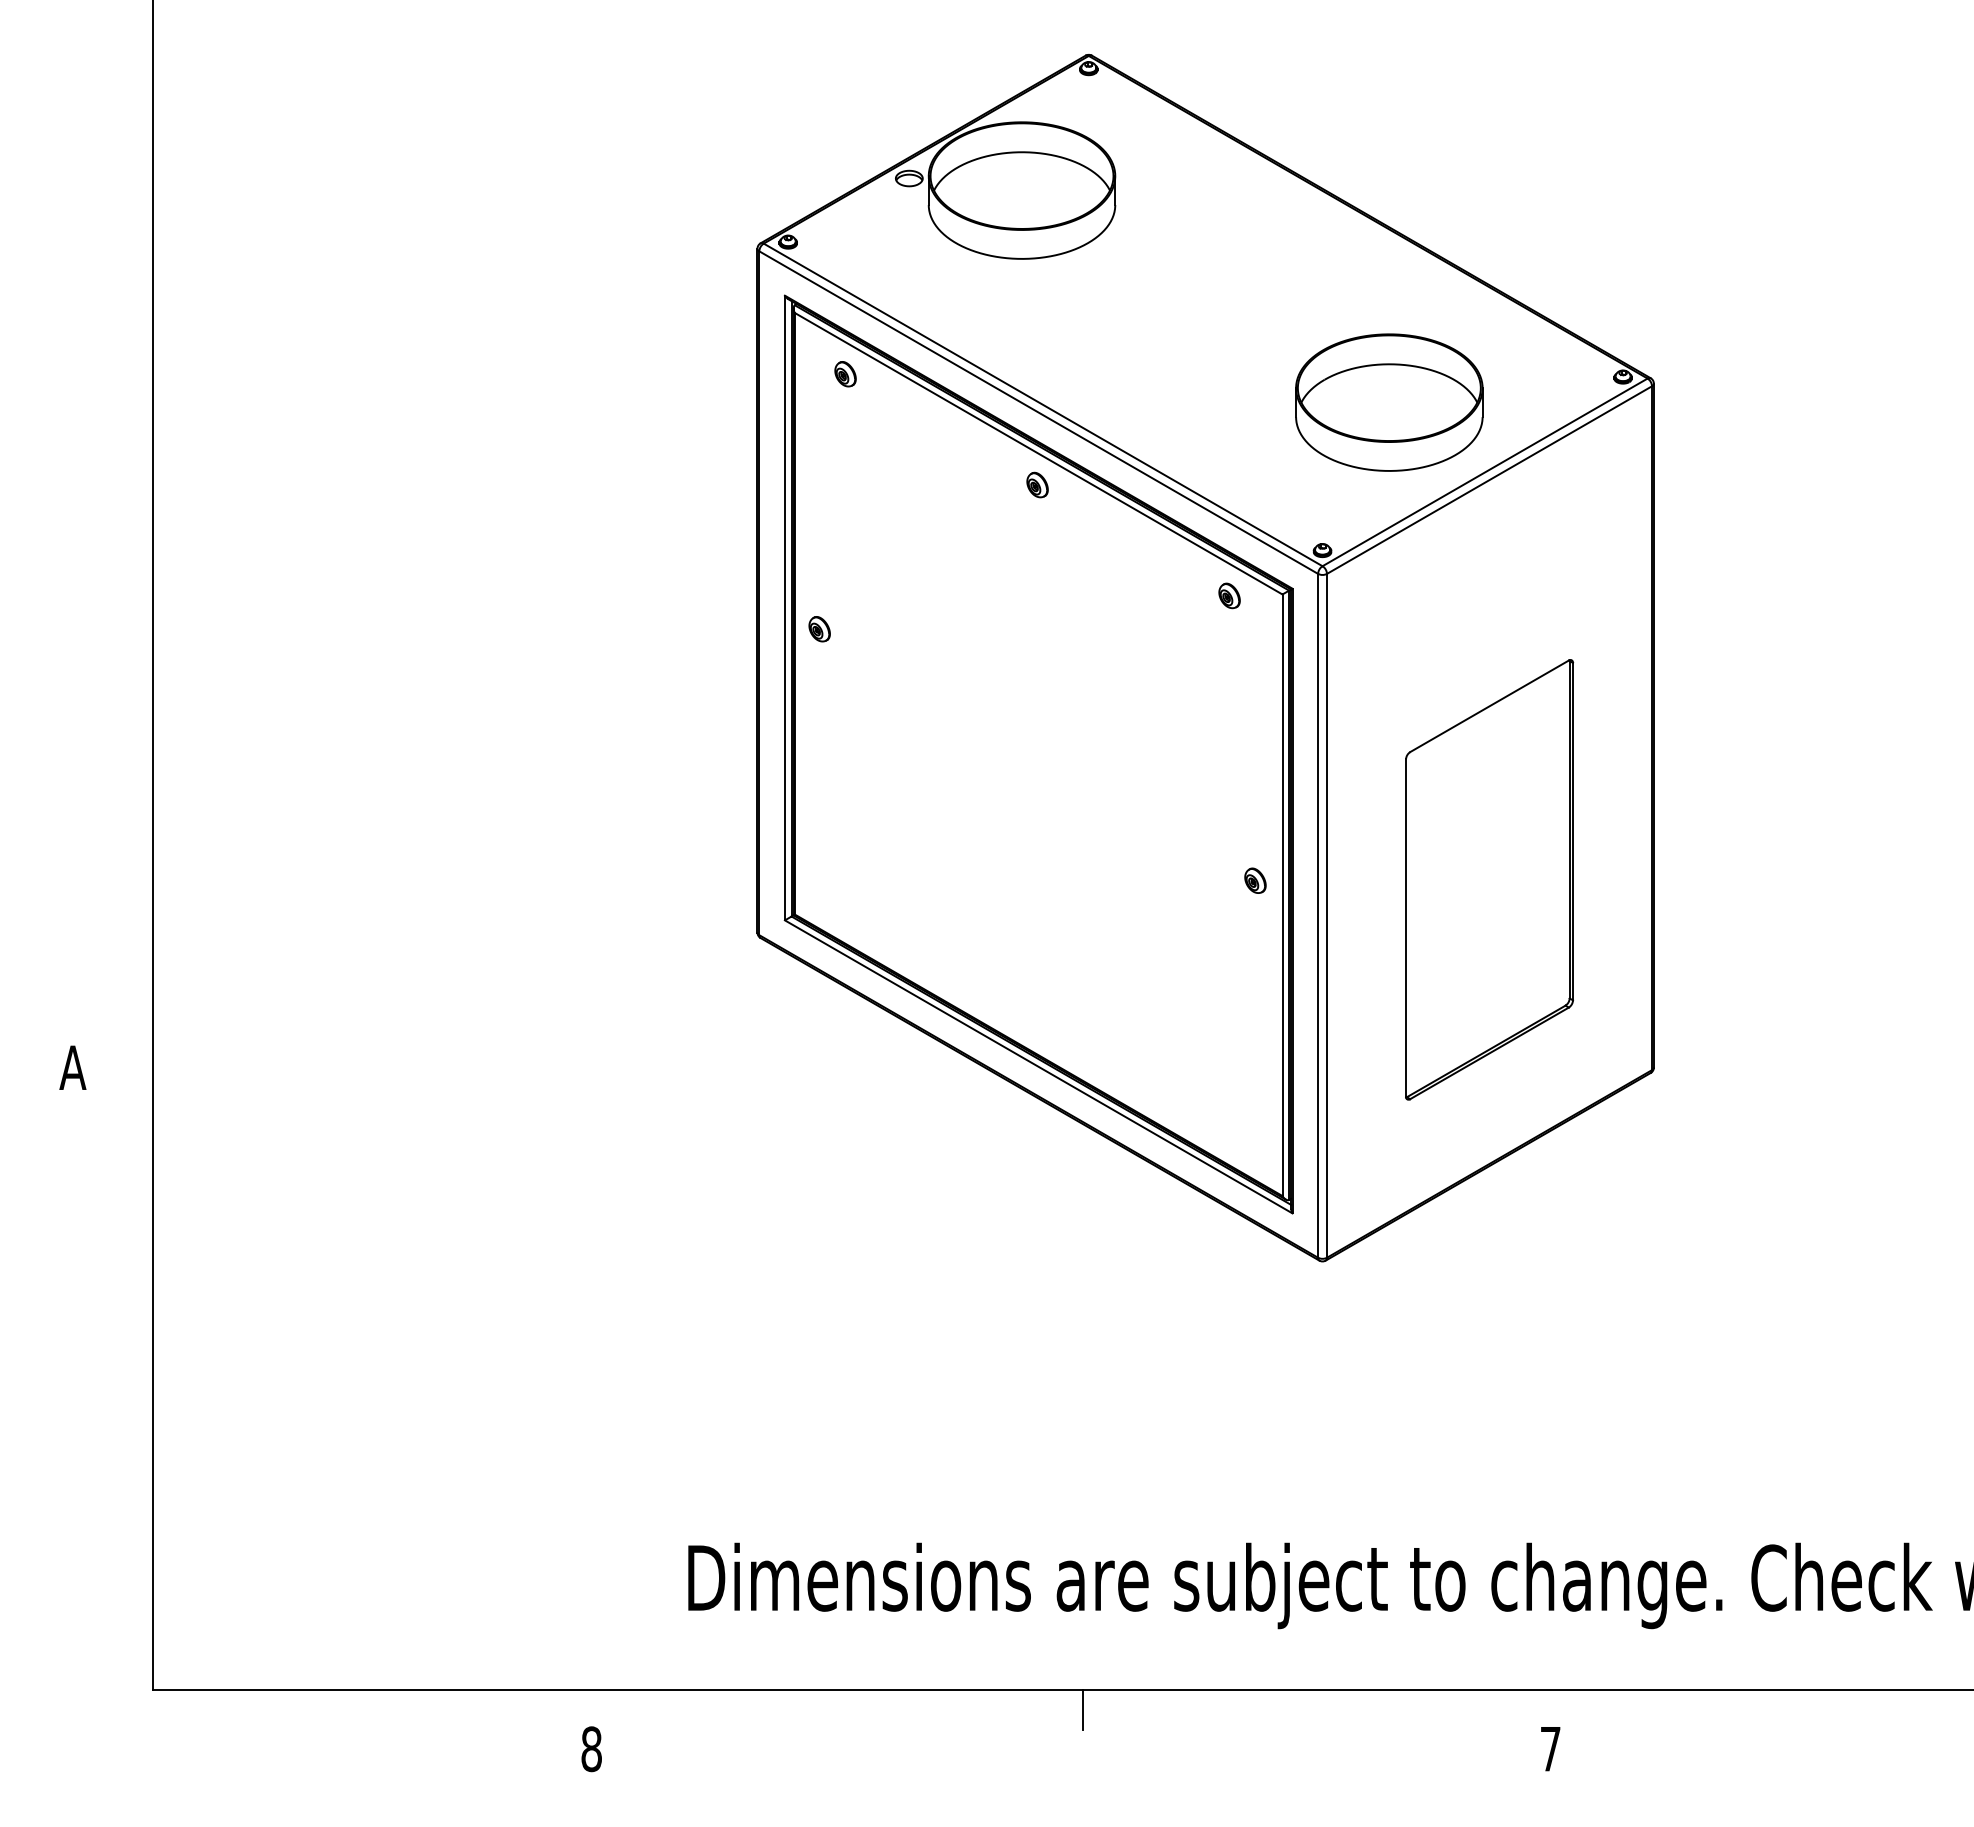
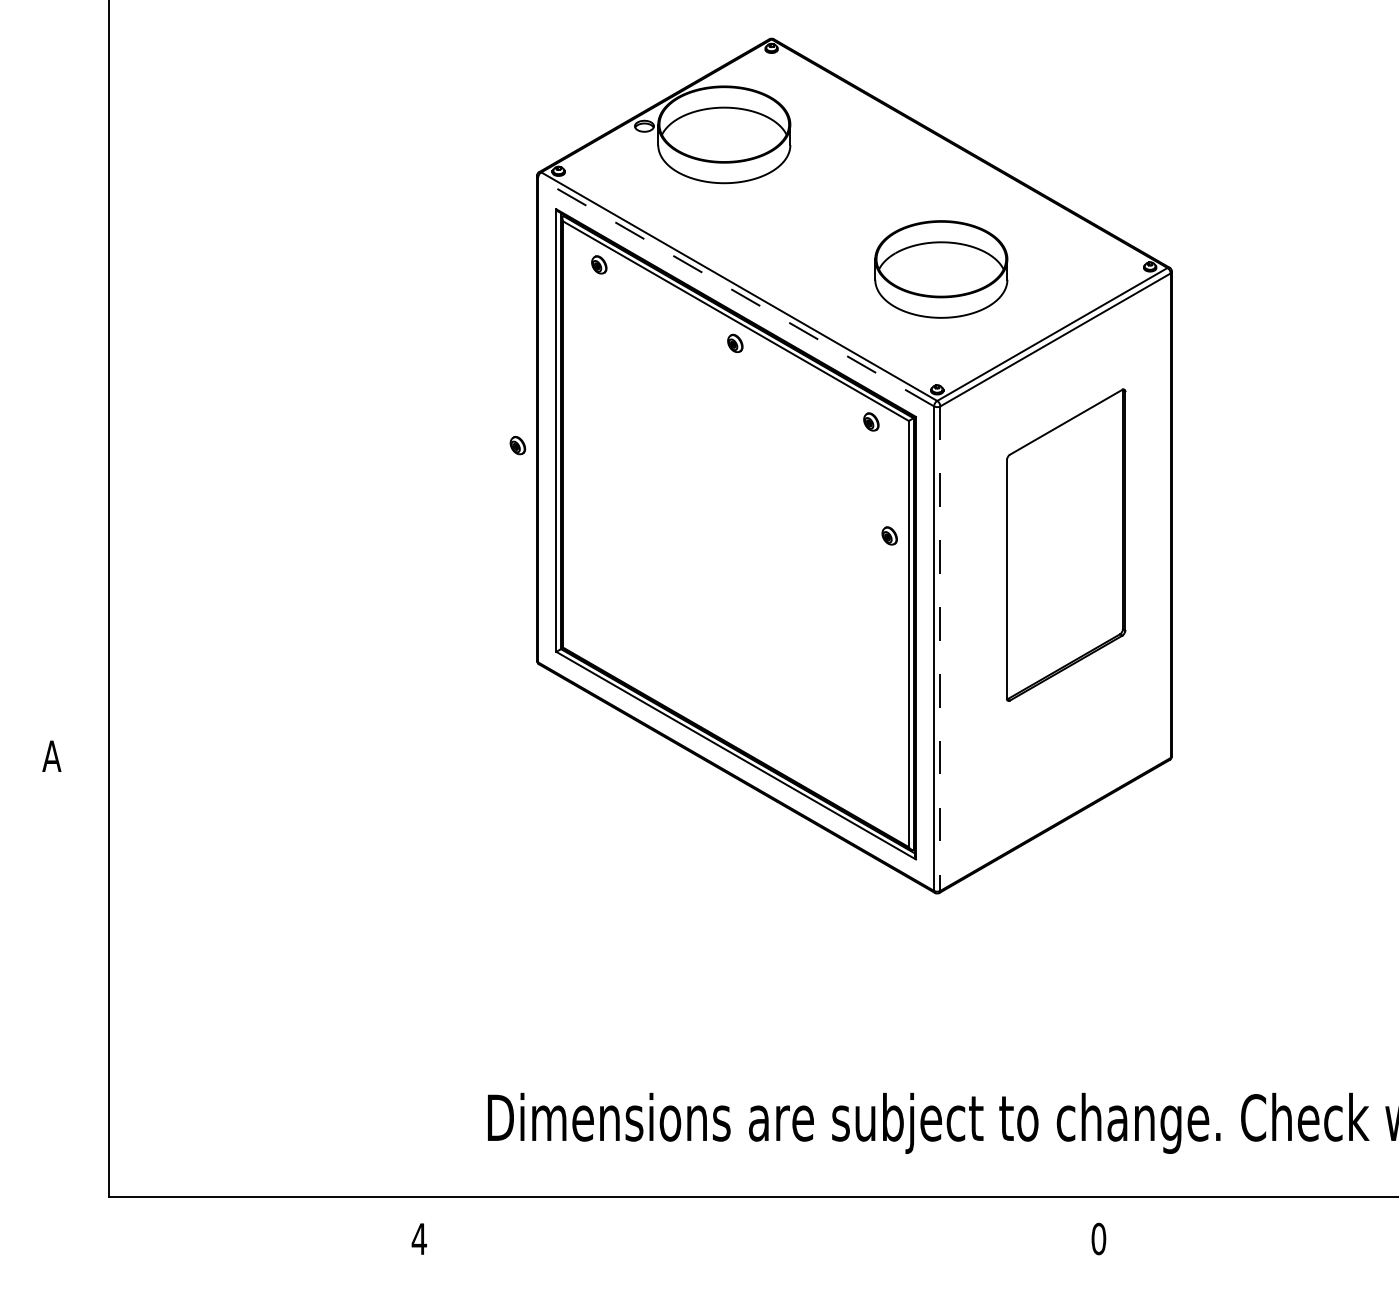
part: (1389, 402) -> (941, 269), moved
line: (1038, 412) -> (735, 292), solid -> dashed
part: (819, 629) -> (517, 445), moved
part: (1489, 879) -> (1066, 544), moved
part: (1255, 880) -> (889, 535), moved
line: (1327, 915) -> (940, 648), solid -> dashed
line: (1083, 1709) -> (767, 1210), removed
text: (1550, 1748) -> (1098, 1238), 7 -> 0
text: (591, 1749) -> (419, 1239), 8 -> 4

